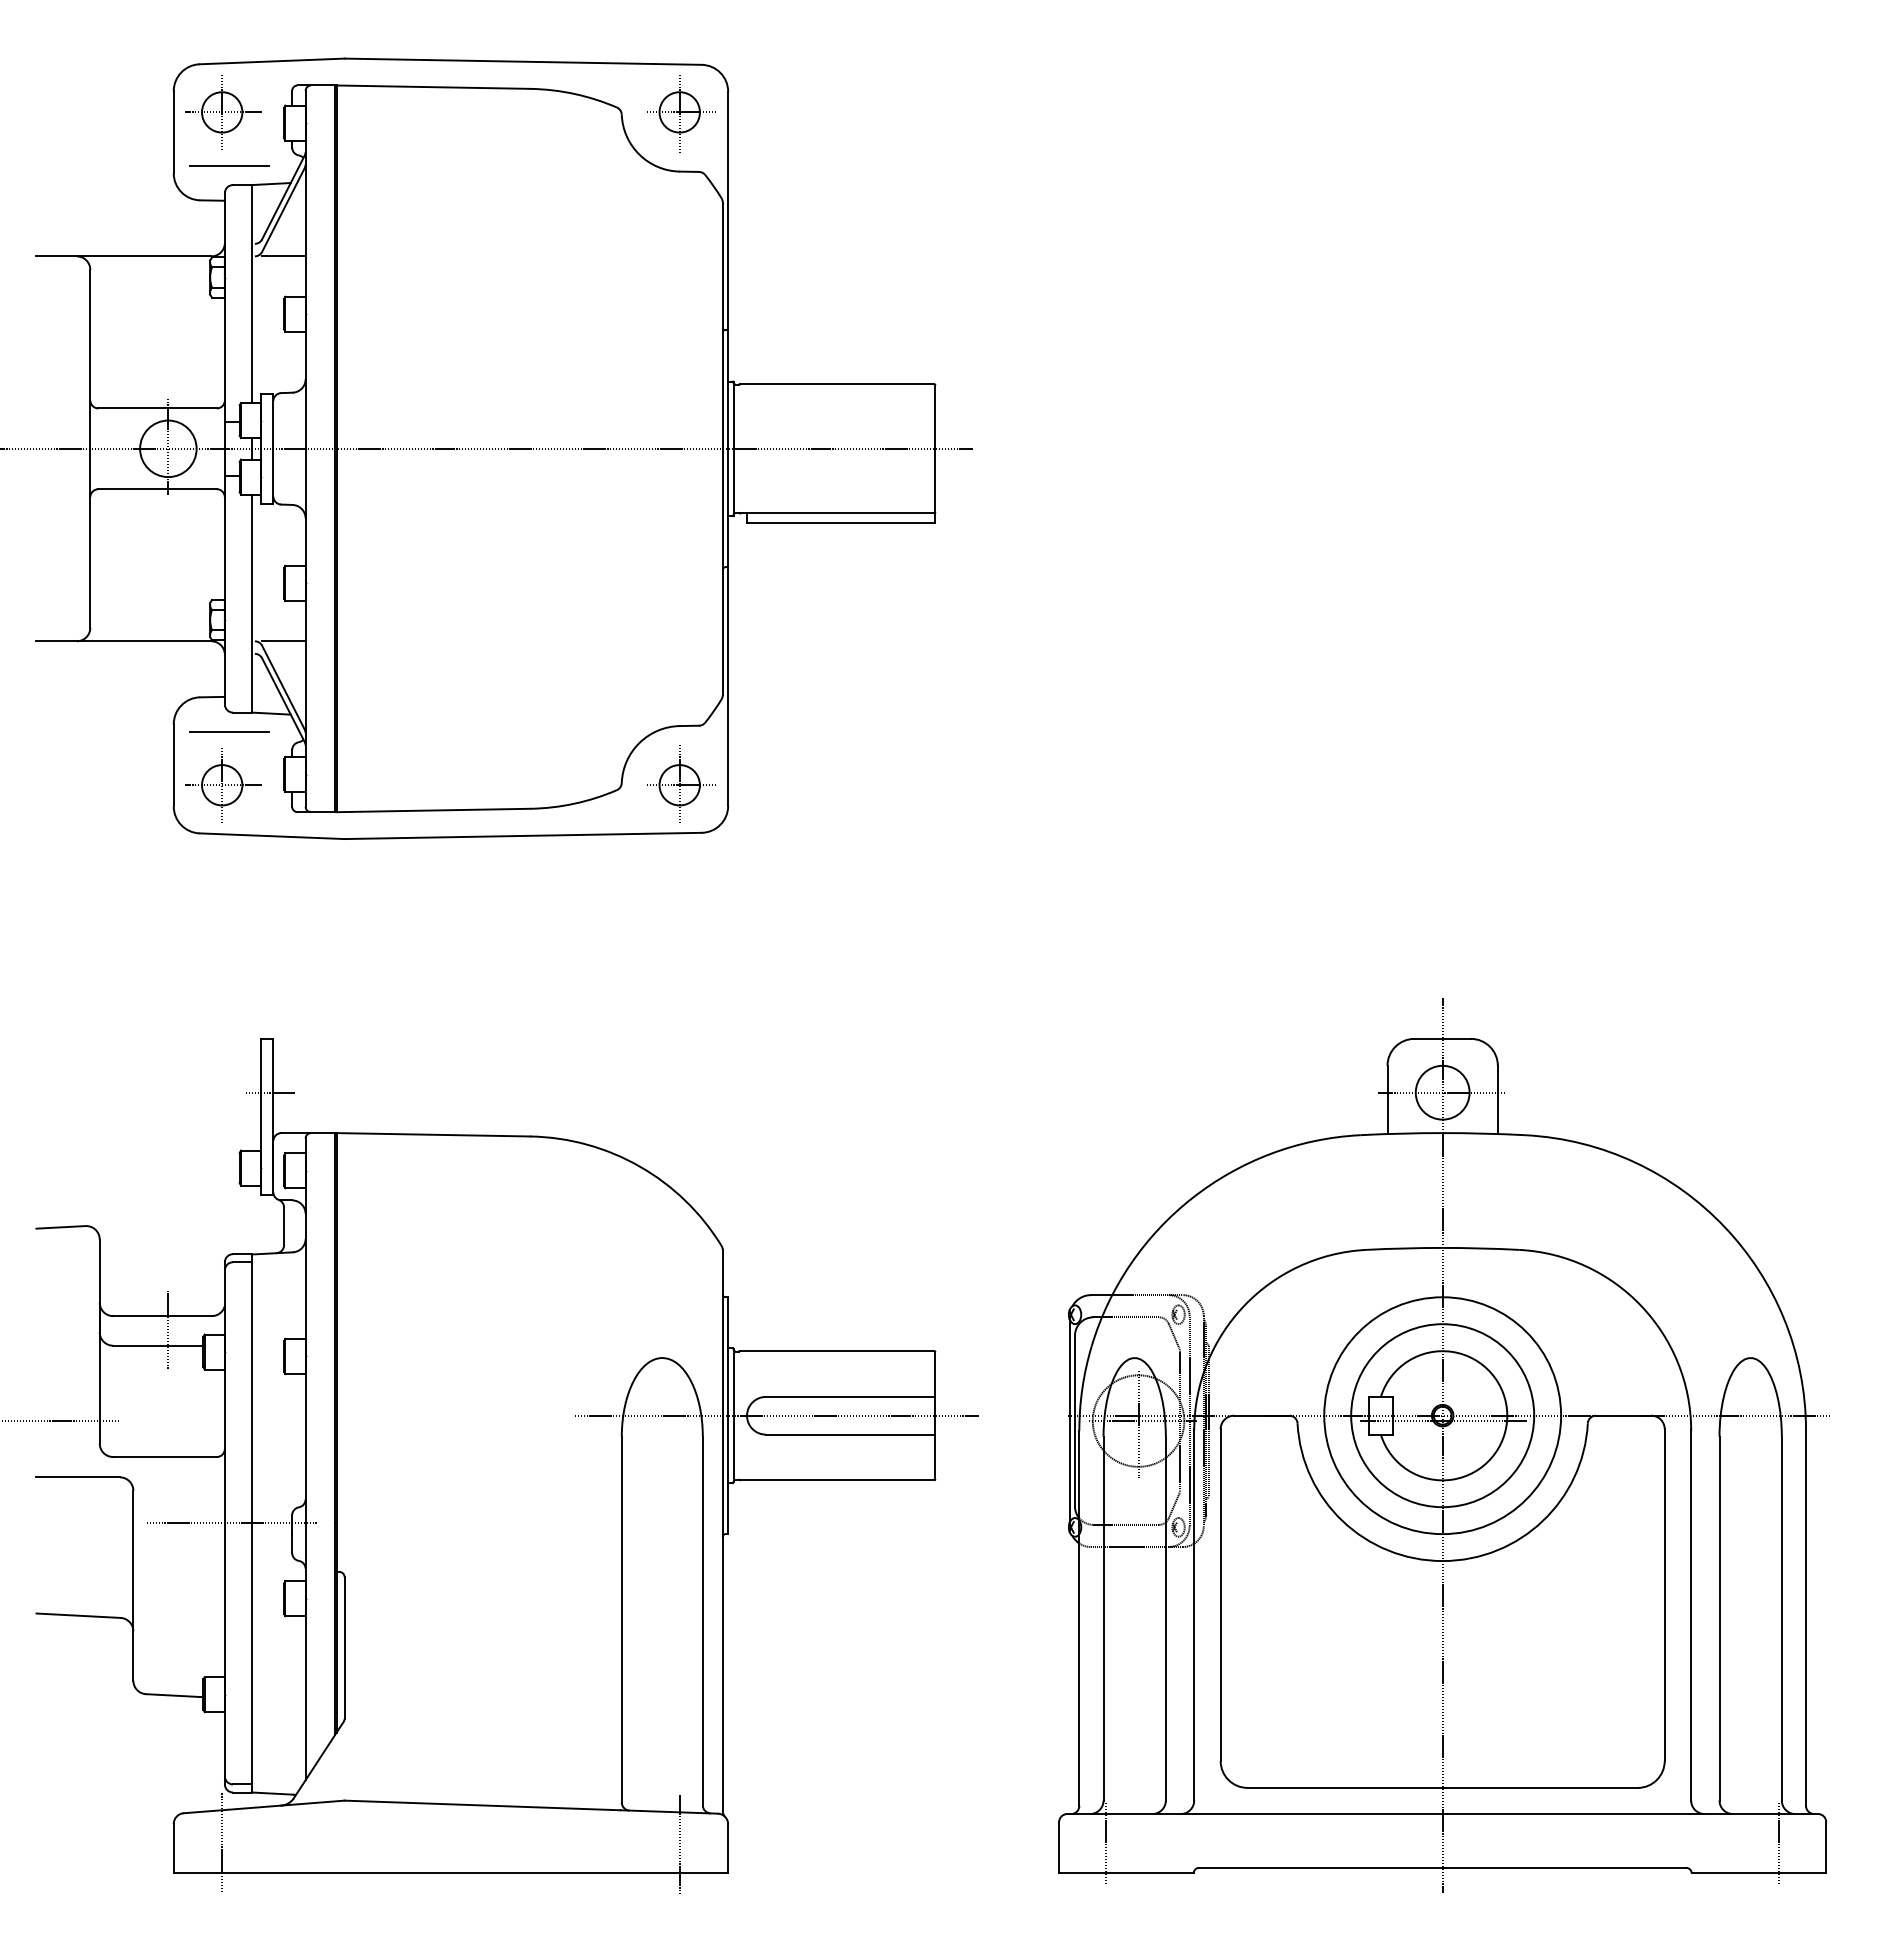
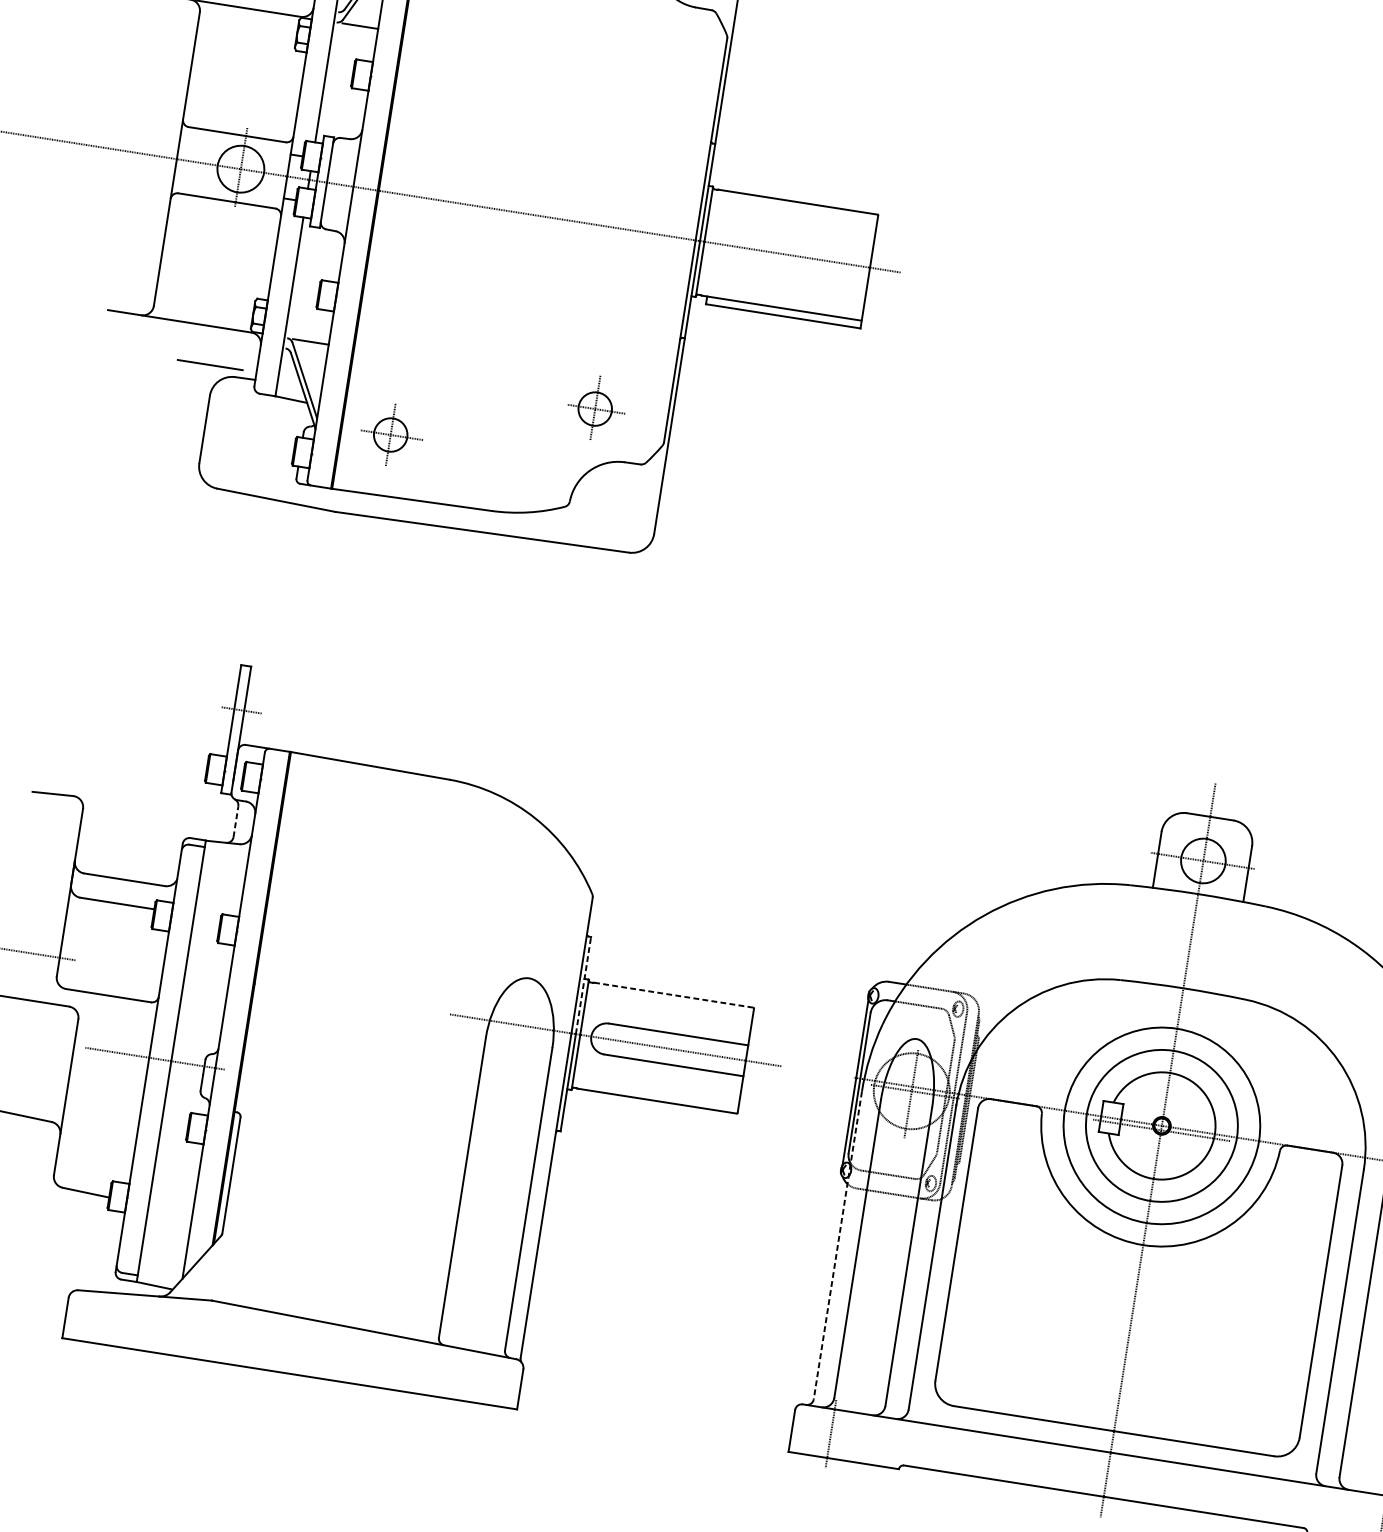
line: (229, 731) -> (210, 364), moved
part: (681, 783) -> (596, 407), moved
part: (223, 785) -> (391, 435), moved
line: (284, 1226) -> (236, 821), solid -> dashed
line: (168, 1329) -> (127, 891), removed
line: (837, 1351) -> (673, 995), solid -> dashed
line: (728, 1355) -> (583, 984), solid -> dashed
line: (1079, 1618) -> (837, 1245), solid -> dashed
line: (222, 1842) -> (106, 1319), removed
line: (679, 1845) -> (480, 1380), removed

